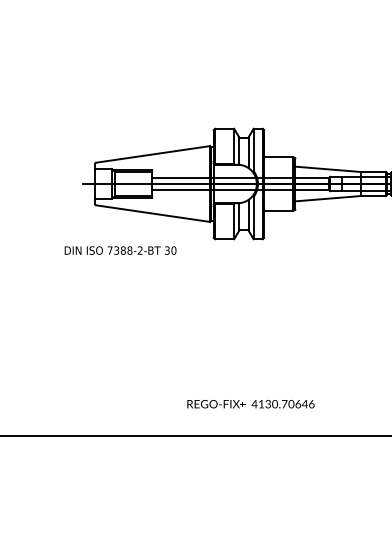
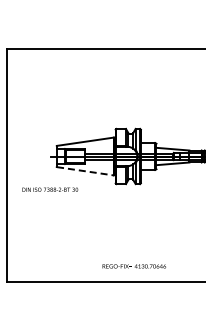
line: (153, 214) -> (85, 171), solid -> dashed
text: (121, 250) -> (50, 189), moved

